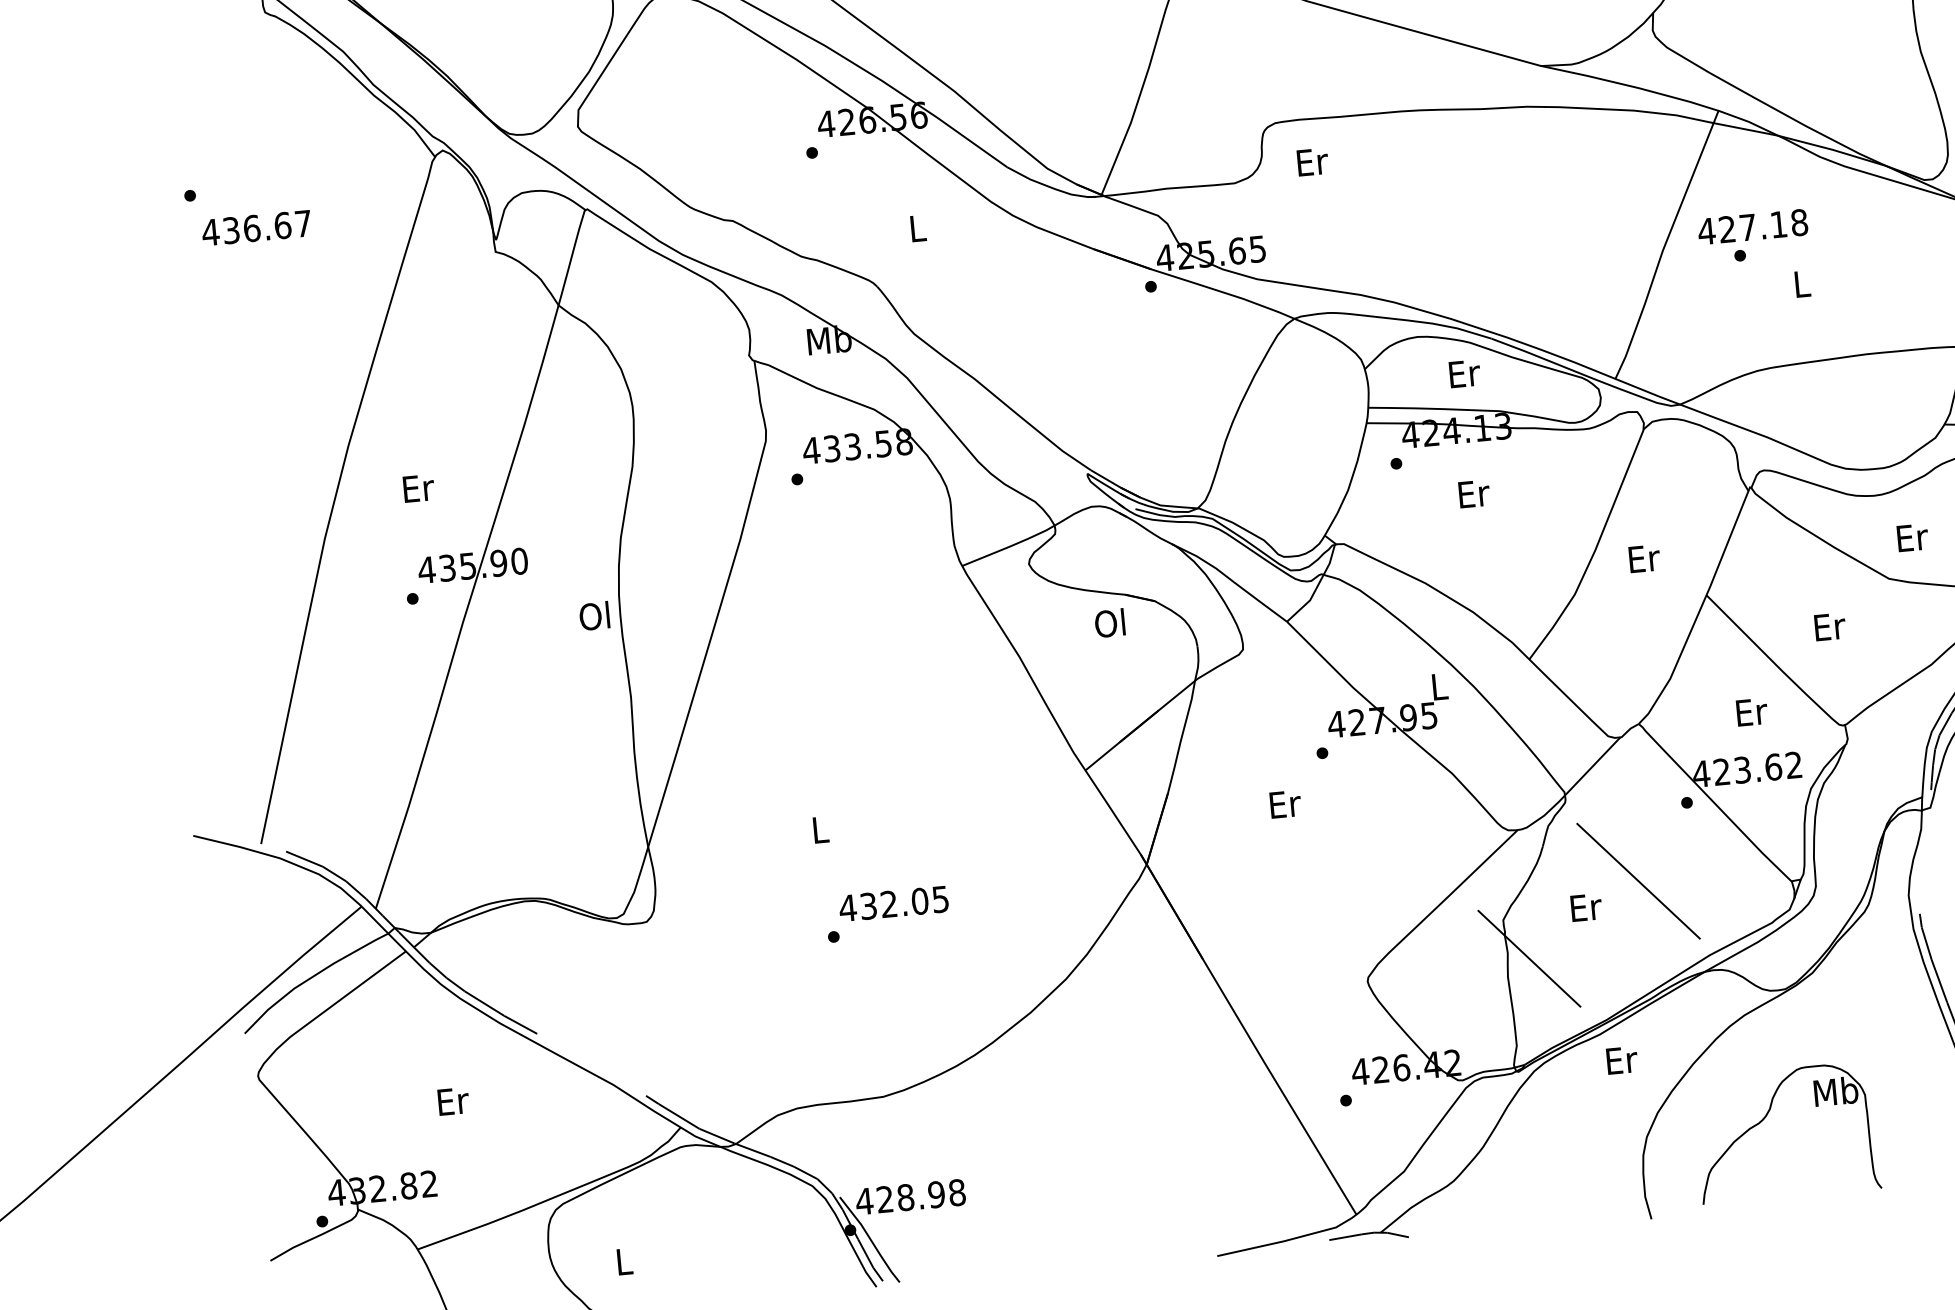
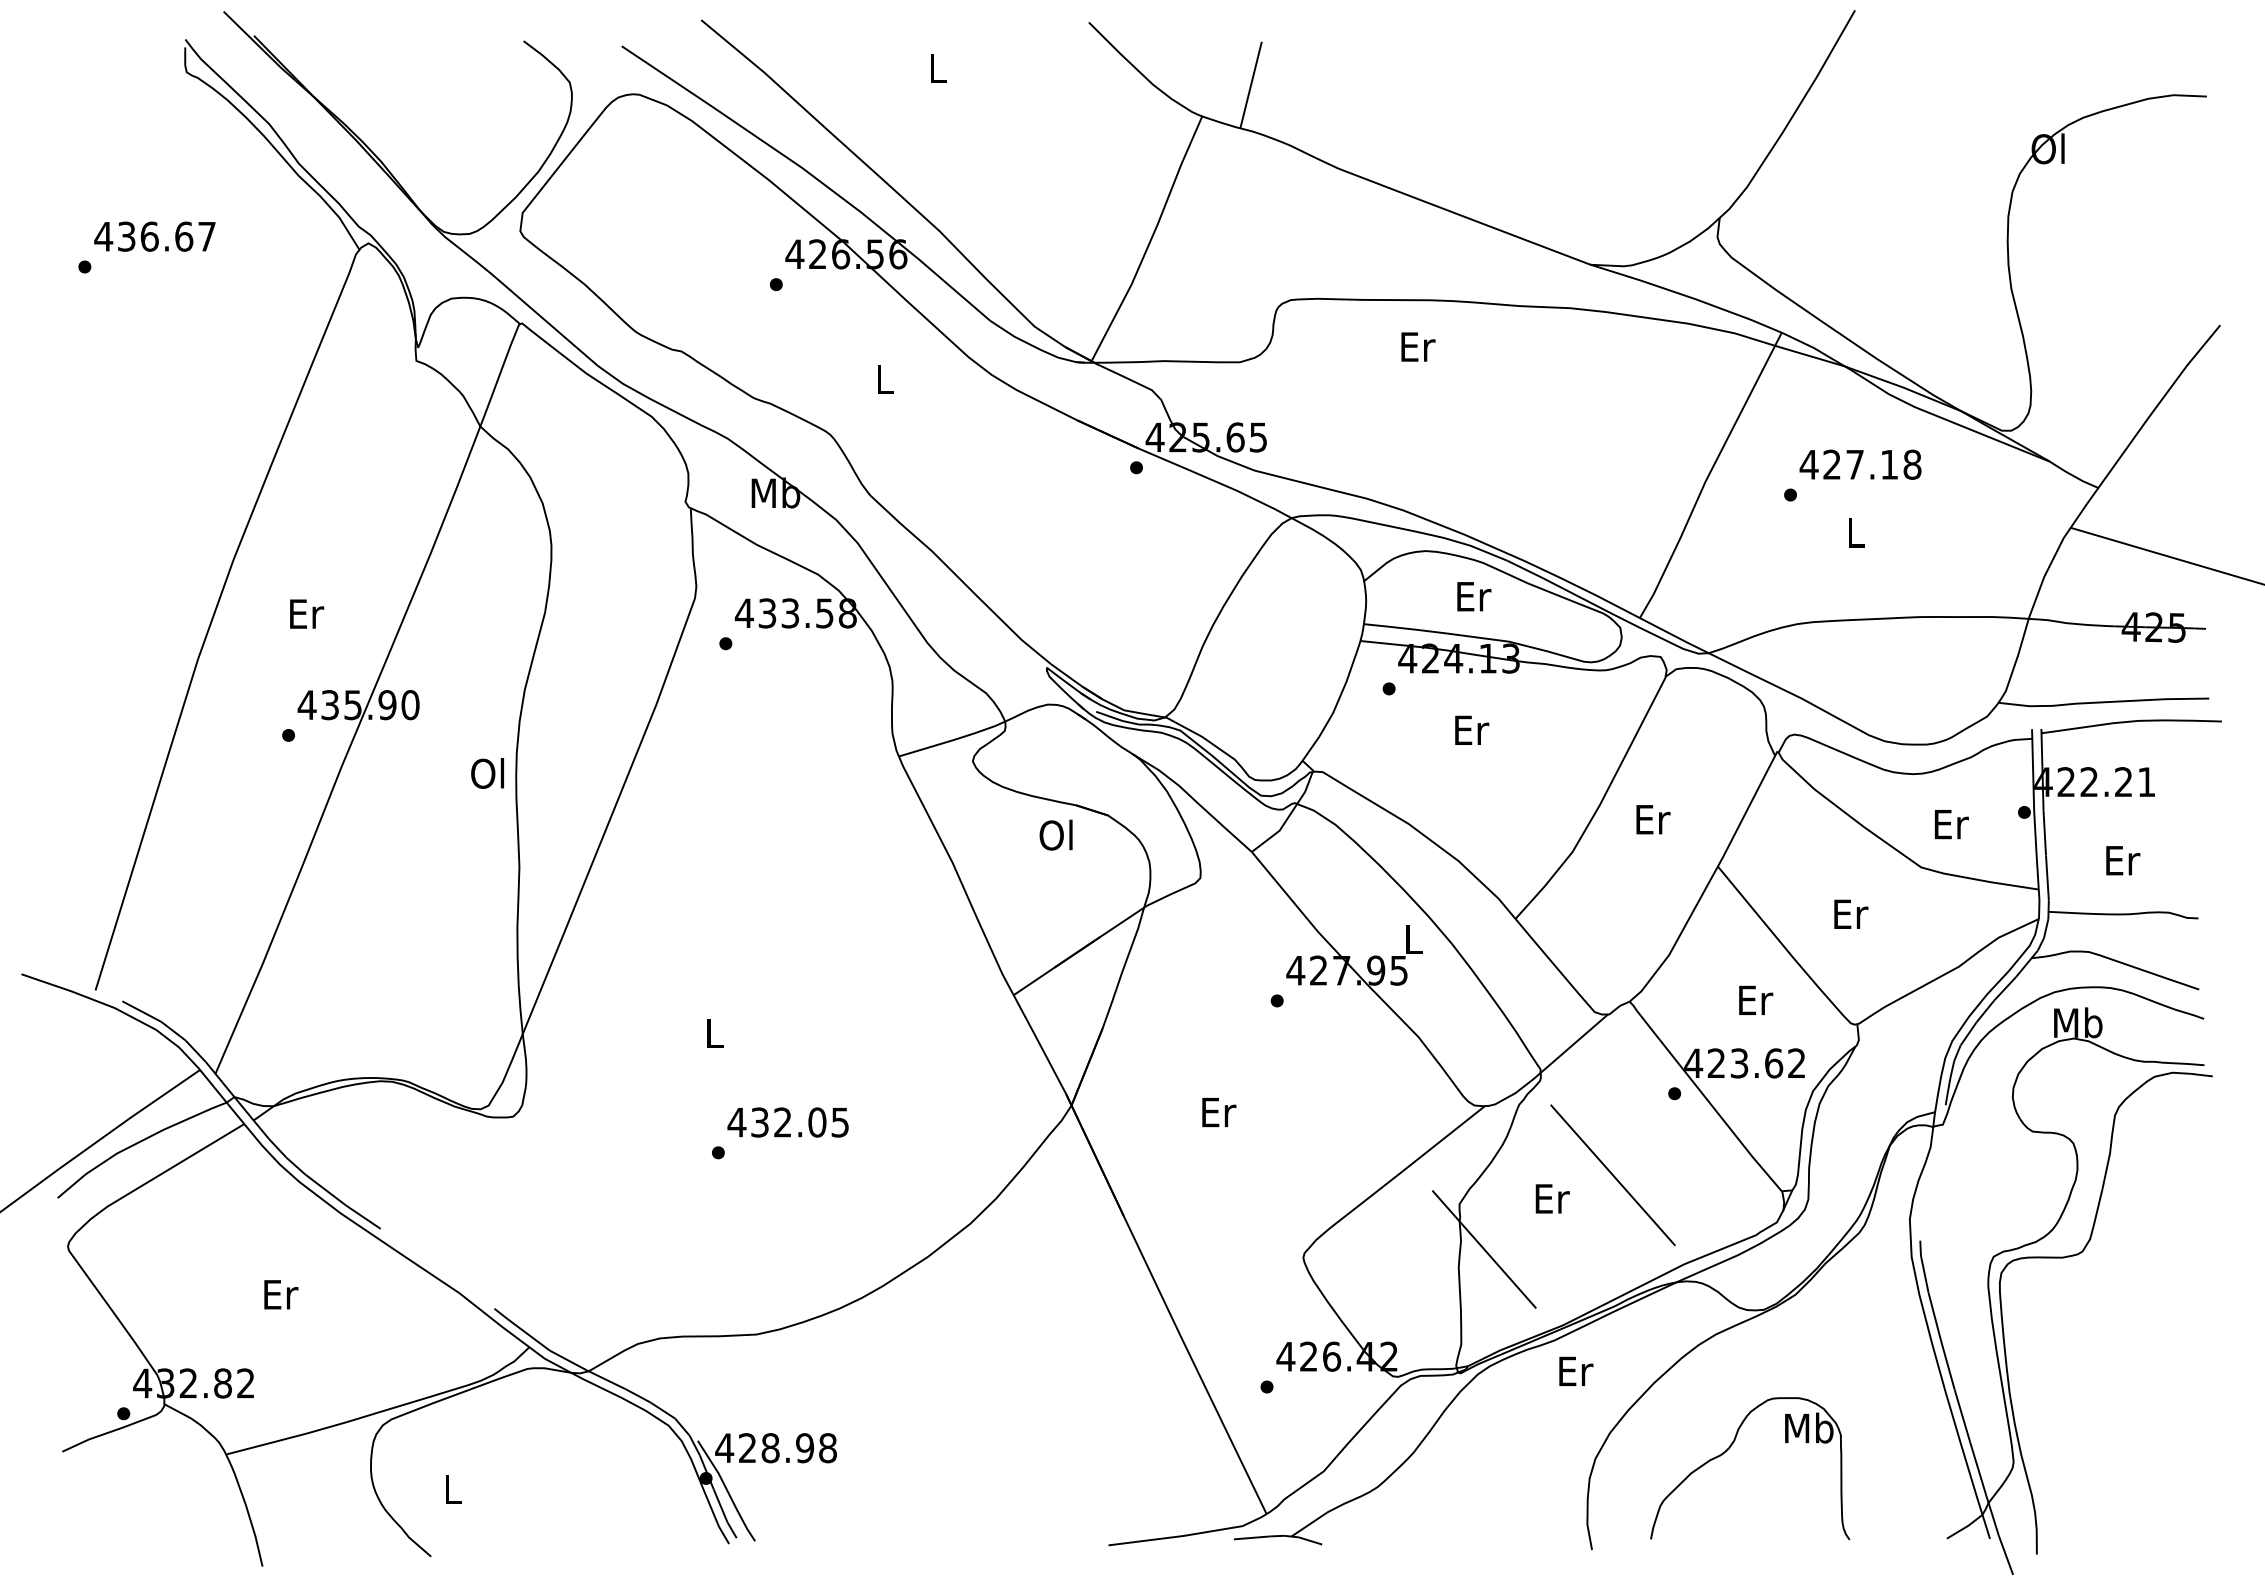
text: (1312, 161) -> (1418, 346), moved
text: (1752, 226) -> (1860, 464), moved
text: (256, 228) -> (154, 236), moved
text: (1285, 804) -> (1219, 1112), moved

